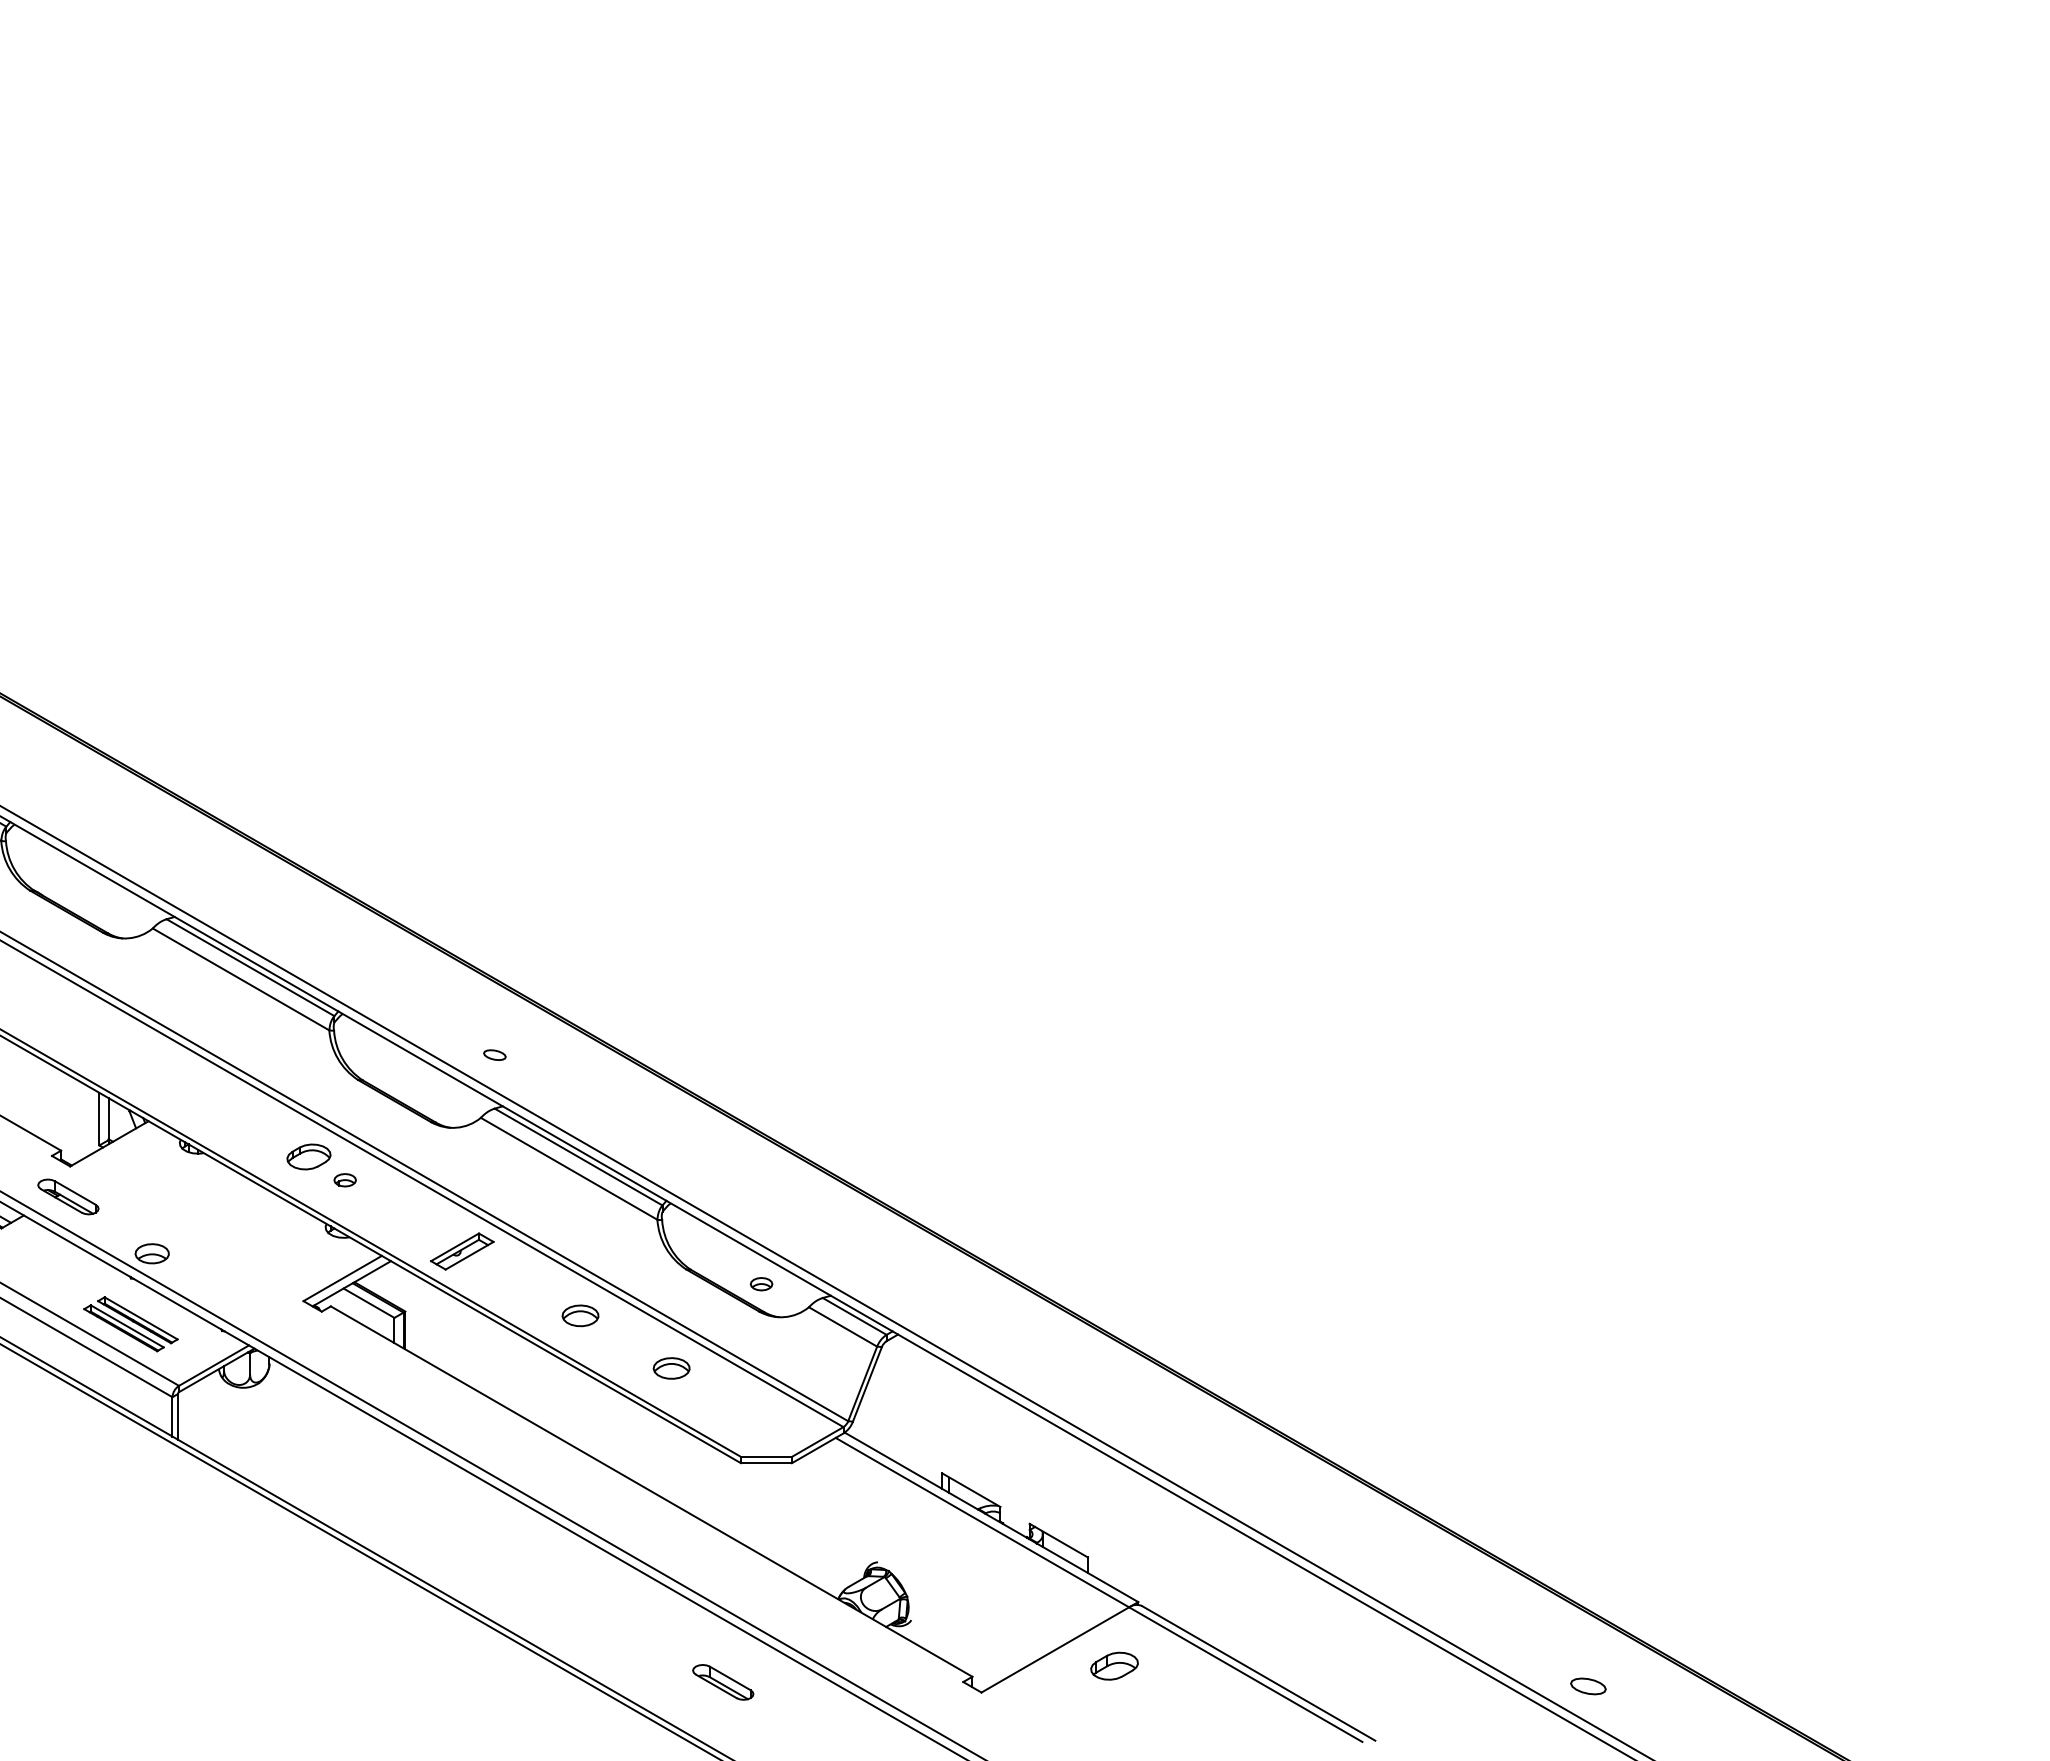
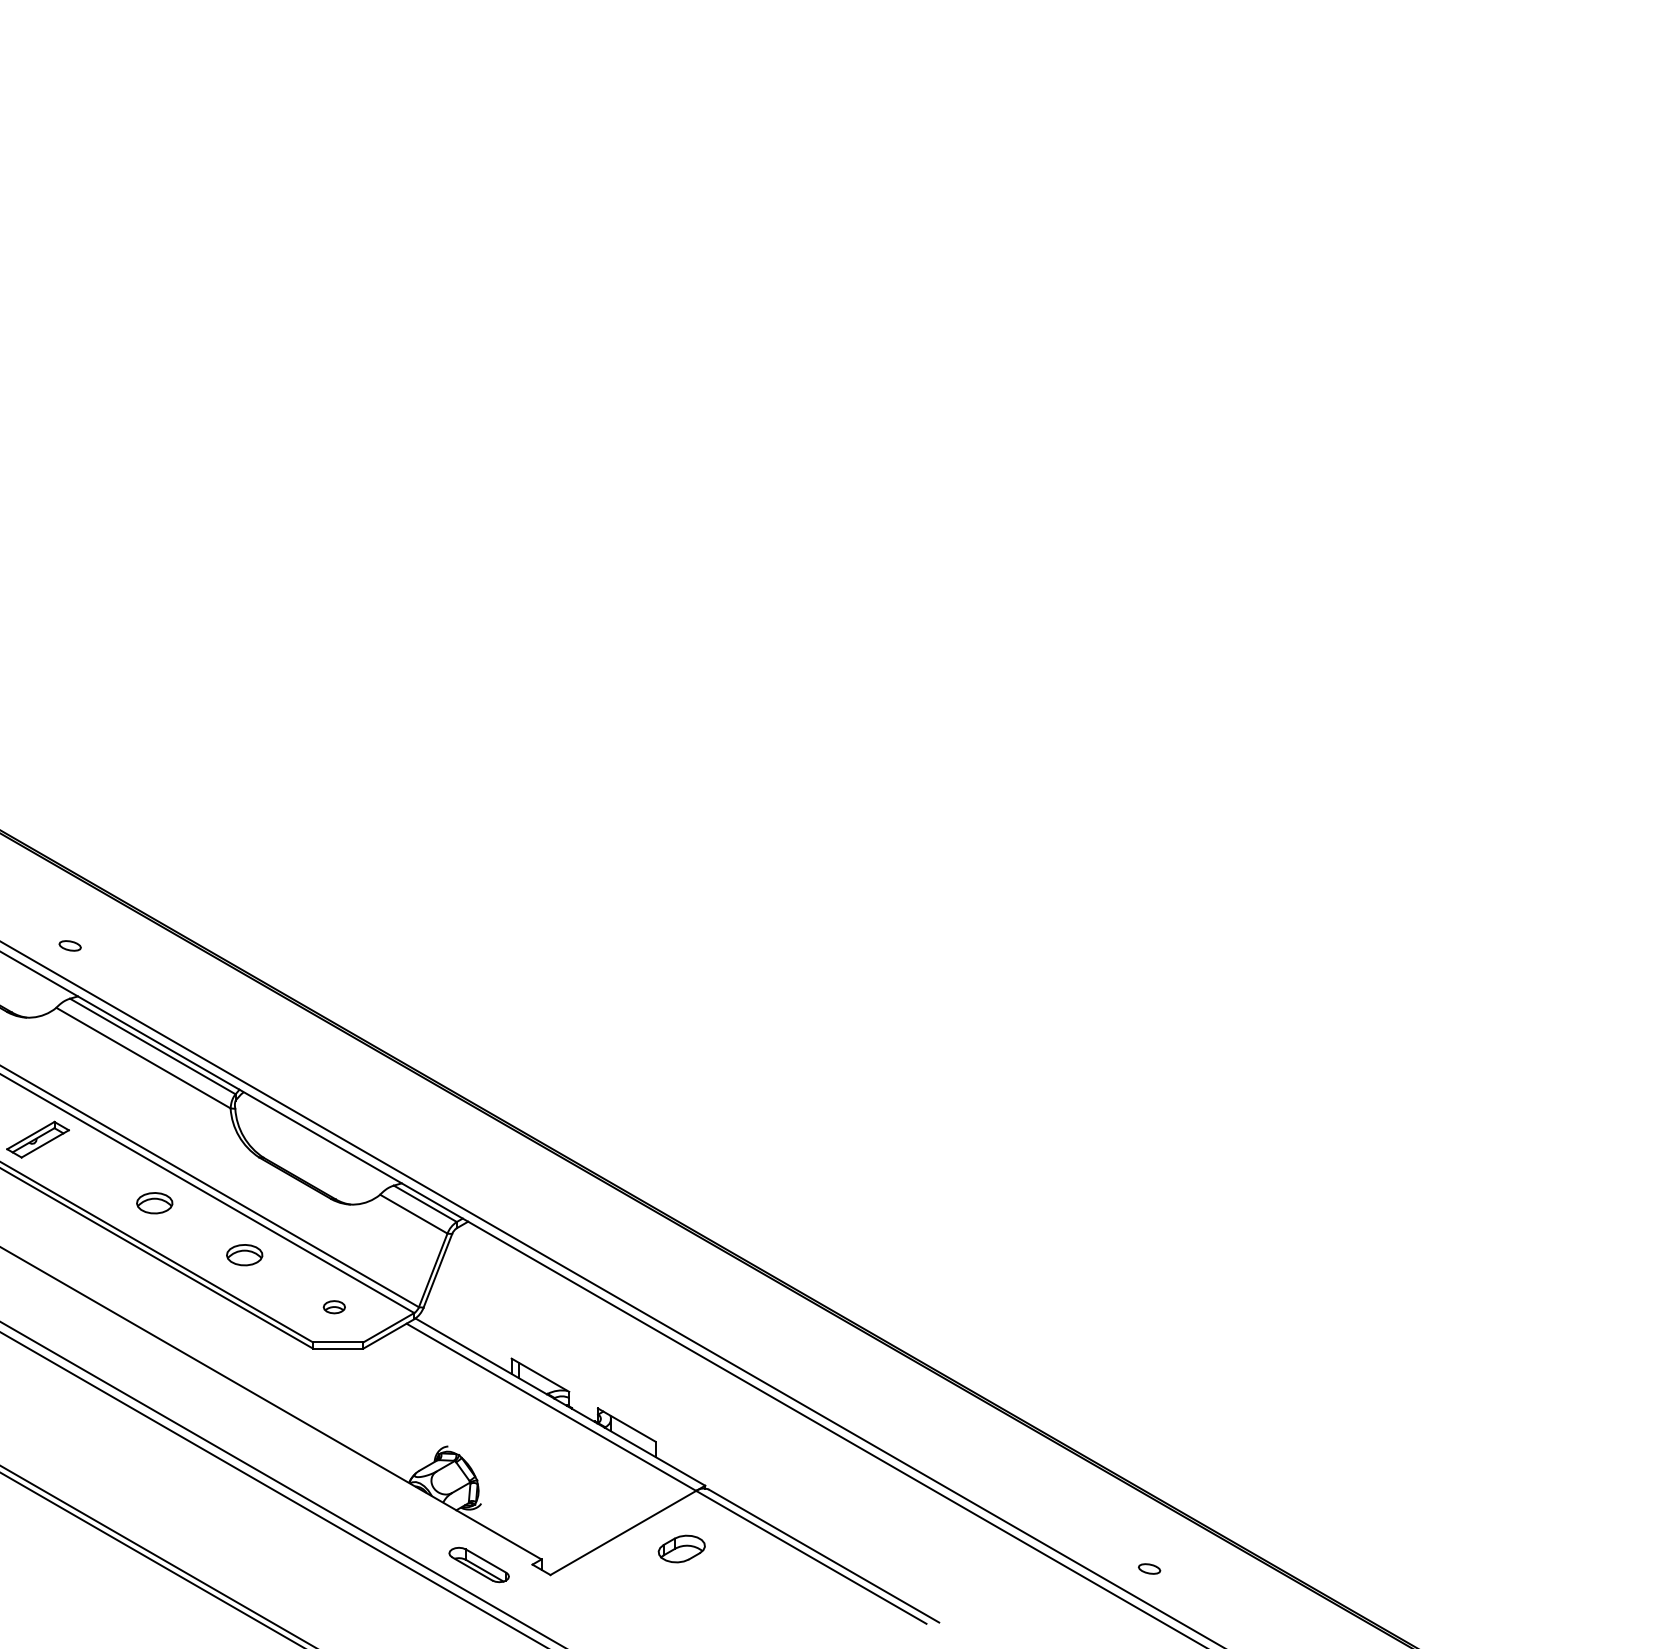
part: (761, 1284) -> (334, 1307), moved
part: (723, 1682) -> (479, 1565), moved
part: (1588, 1686) -> (1149, 1569), size x0.62

